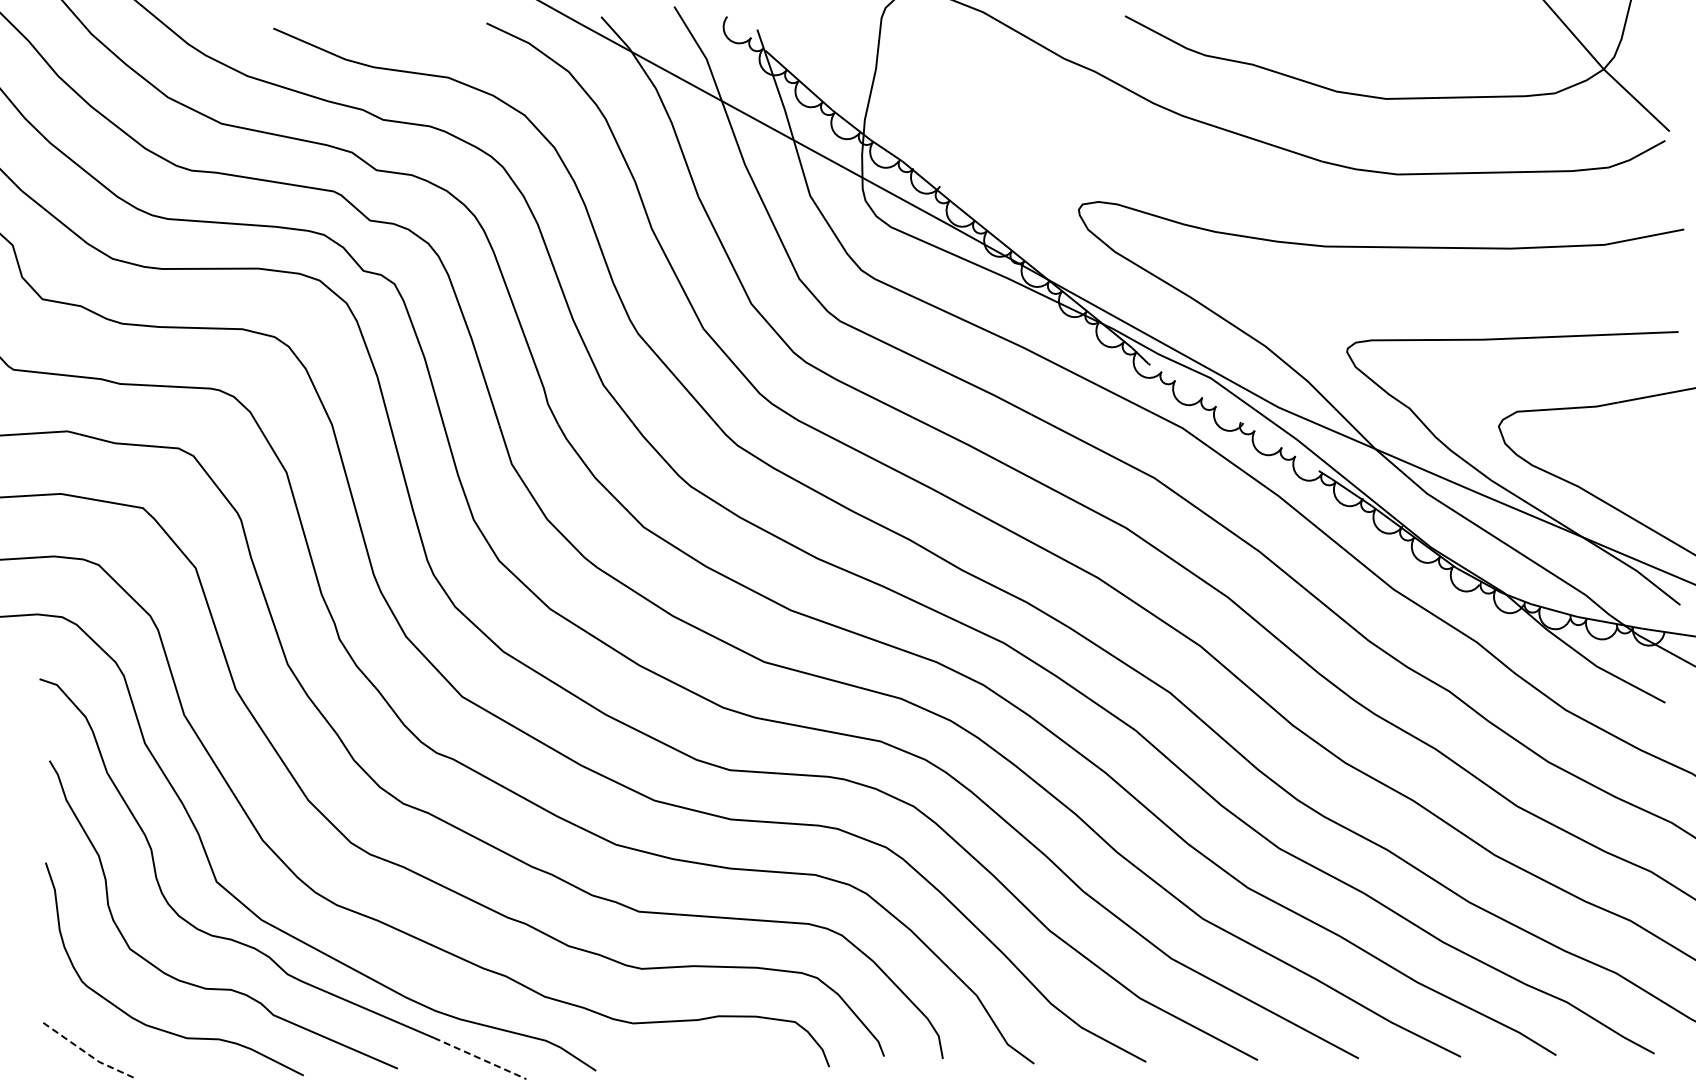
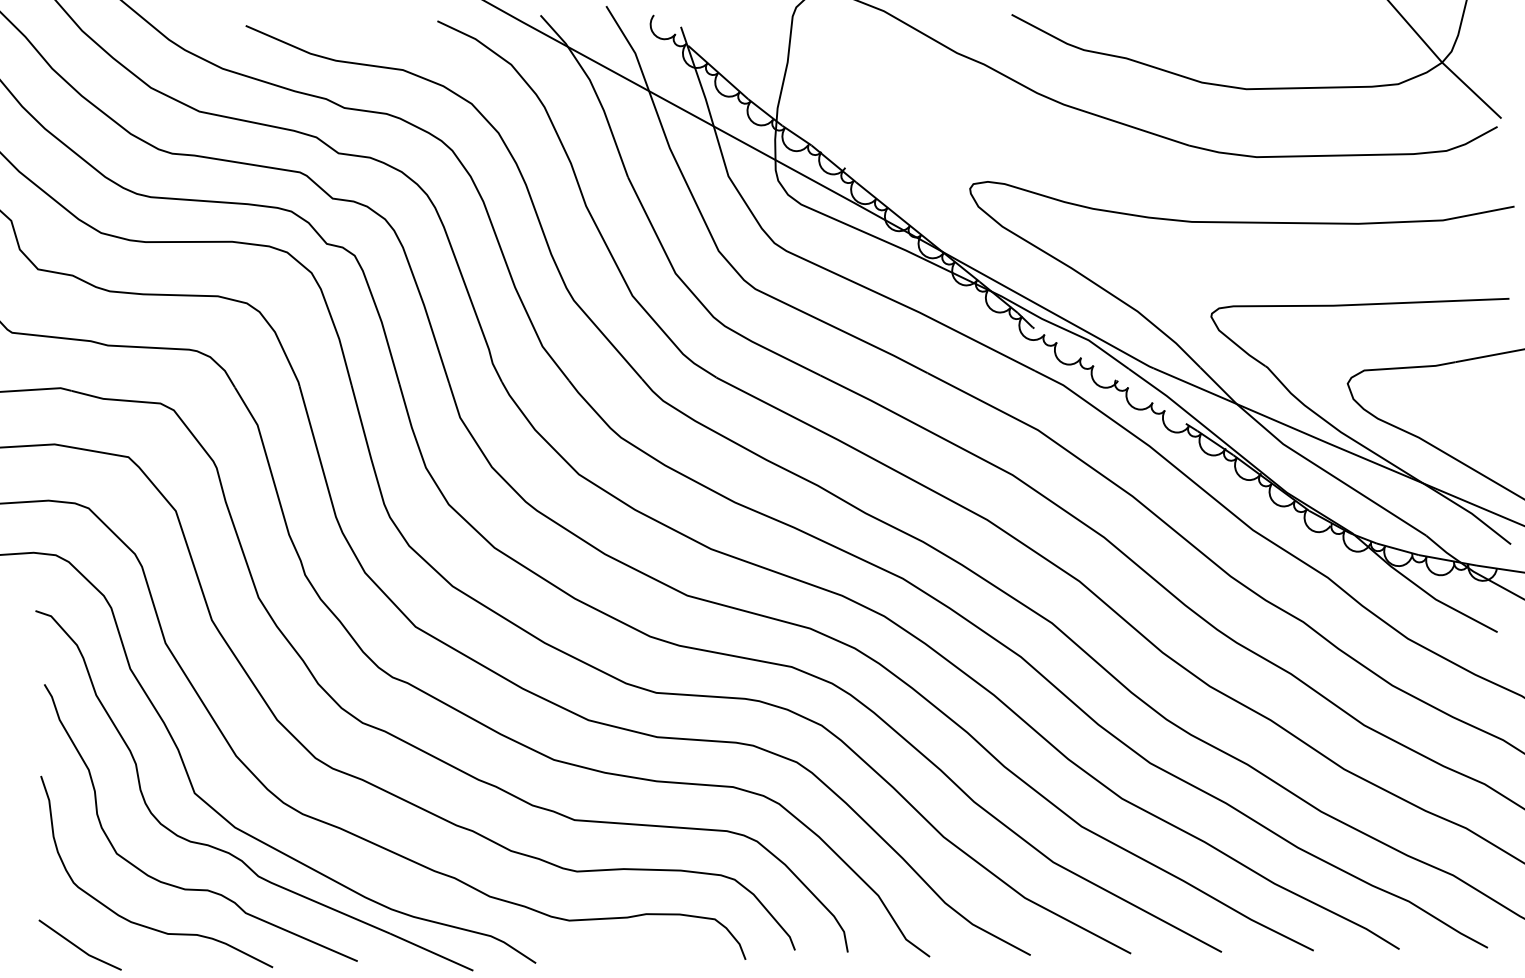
line: (87, 1053) -> (78, 947), dashed -> solid
line: (480, 1058) -> (432, 952), dashed -> solid

